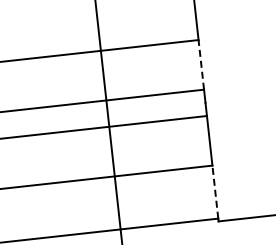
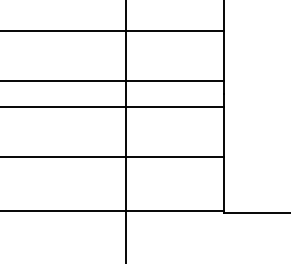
line: (201, 64) -> (224, 55), dashed -> solid
line: (215, 191) -> (224, 183), dashed -> solid

